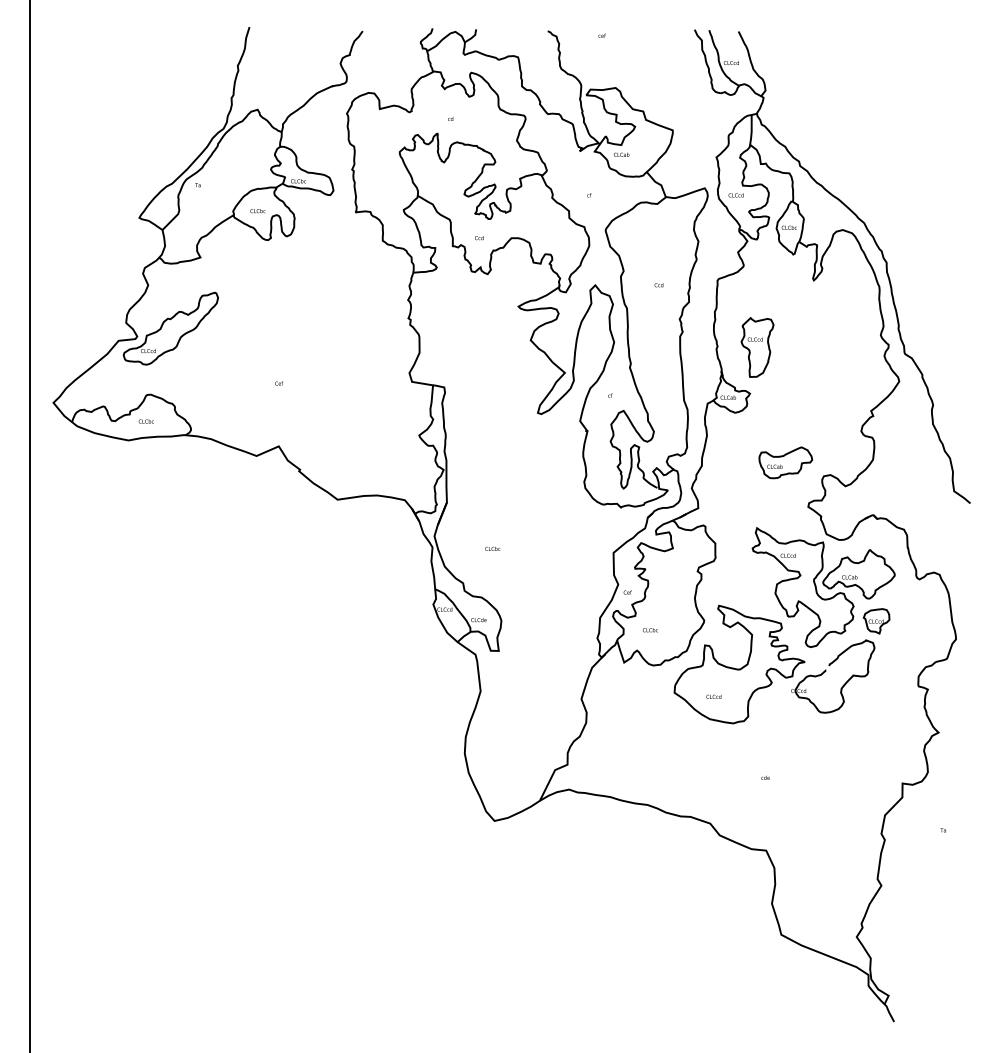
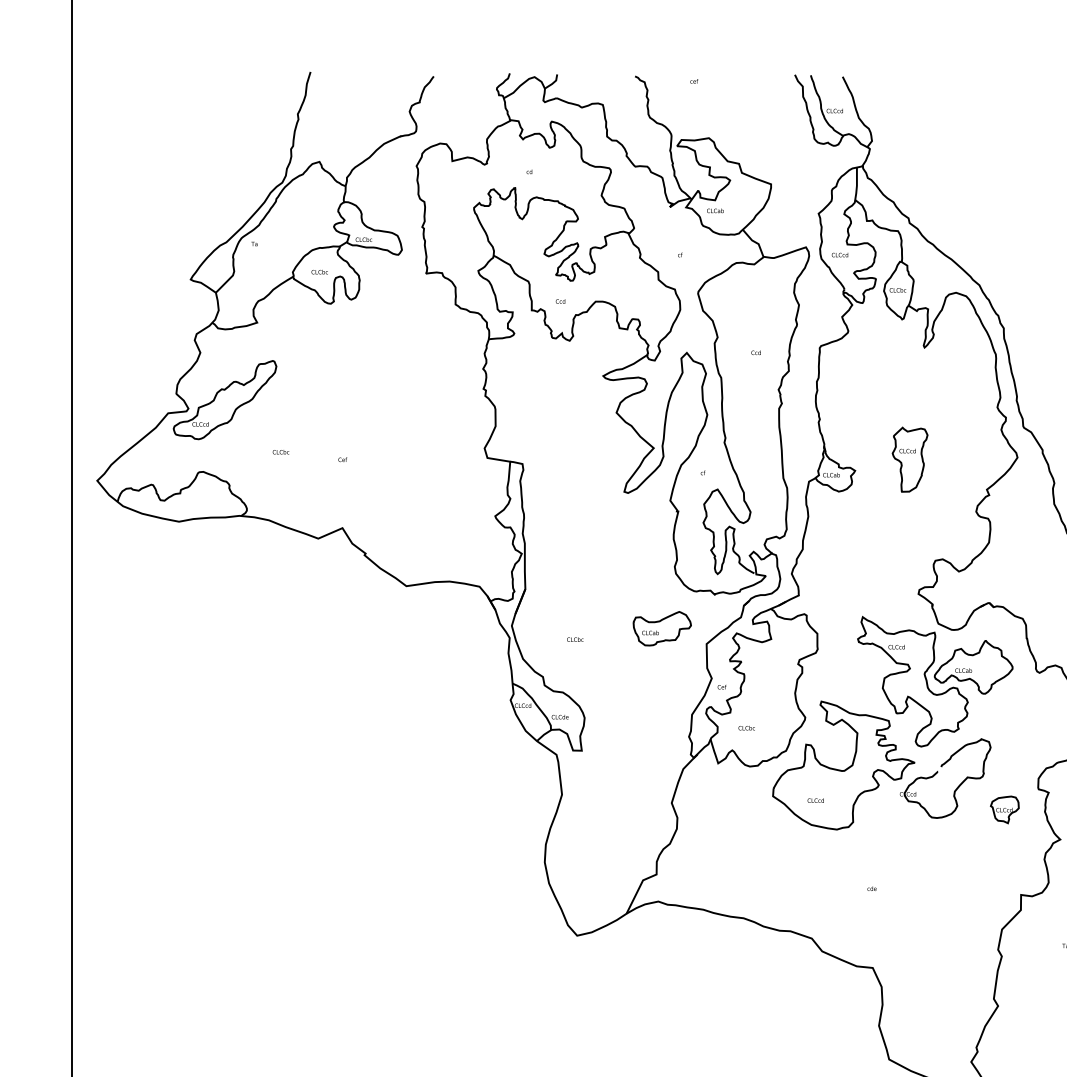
part: (757, 347) -> (910, 459), moved
text: (145, 421) -> (280, 452), moved
part: (785, 462) -> (661, 628), moved
part: (876, 621) -> (1004, 810), moved

